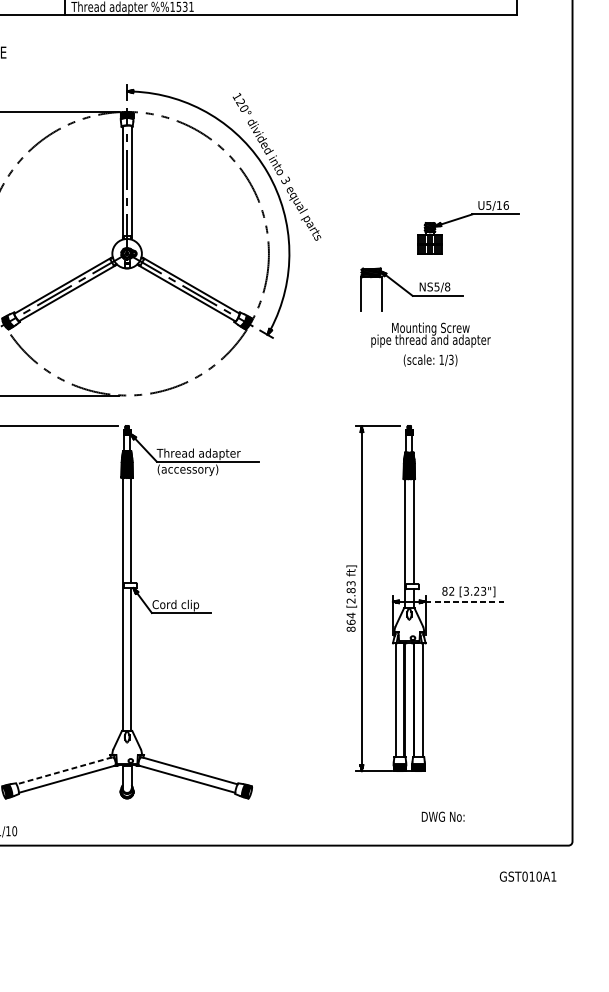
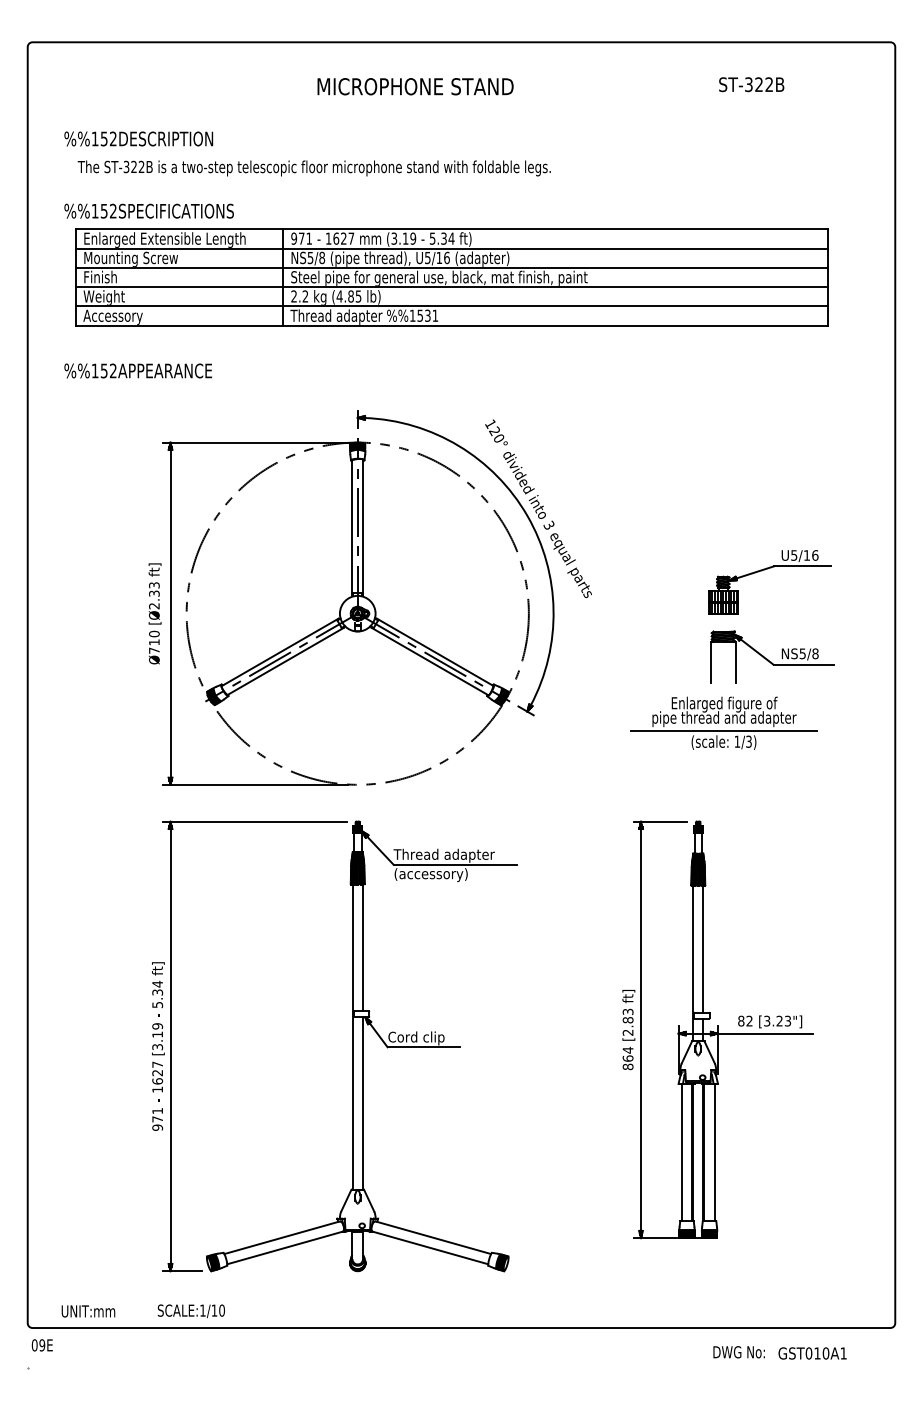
part: (411, 289) -> (772, 656), moved
text: (431, 328) -> (724, 704), Mounting Screw -> Enlarged figure of
line: (430, 350) -> (723, 730), added
line: (464, 601) -> (765, 1033), dashed -> solid
line: (64, 770) -> (282, 1237), dashed -> solid
text: (442, 817) -> (738, 1352), moved
text: (527, 876) -> (812, 1353), moved

